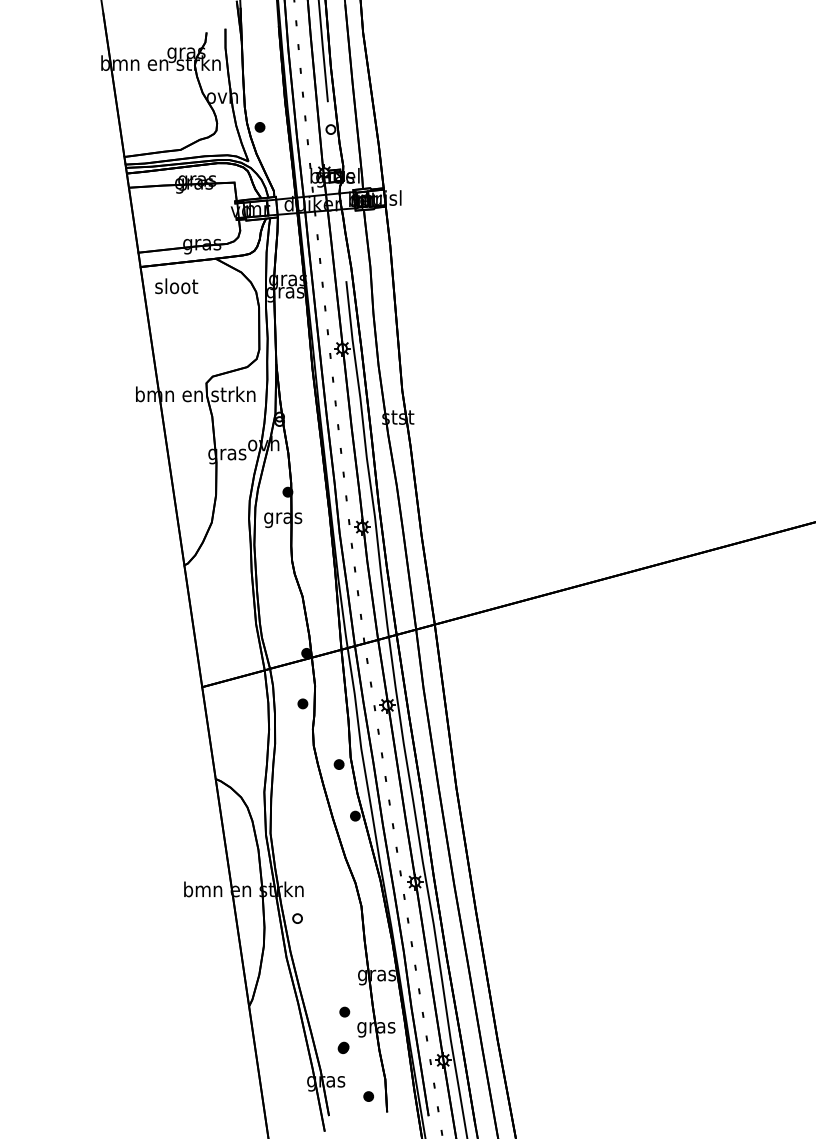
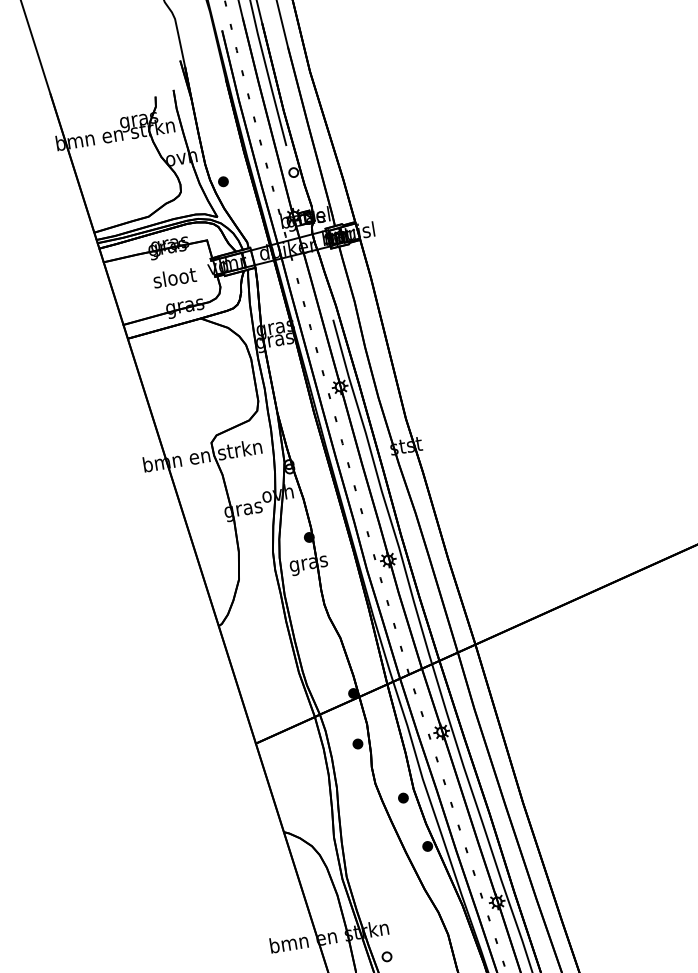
text: (176, 286) -> (174, 277), moved

